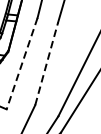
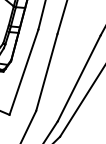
line: (21, 63) -> (23, 72), dashed -> solid
line: (46, 63) -> (46, 72), dashed -> solid

